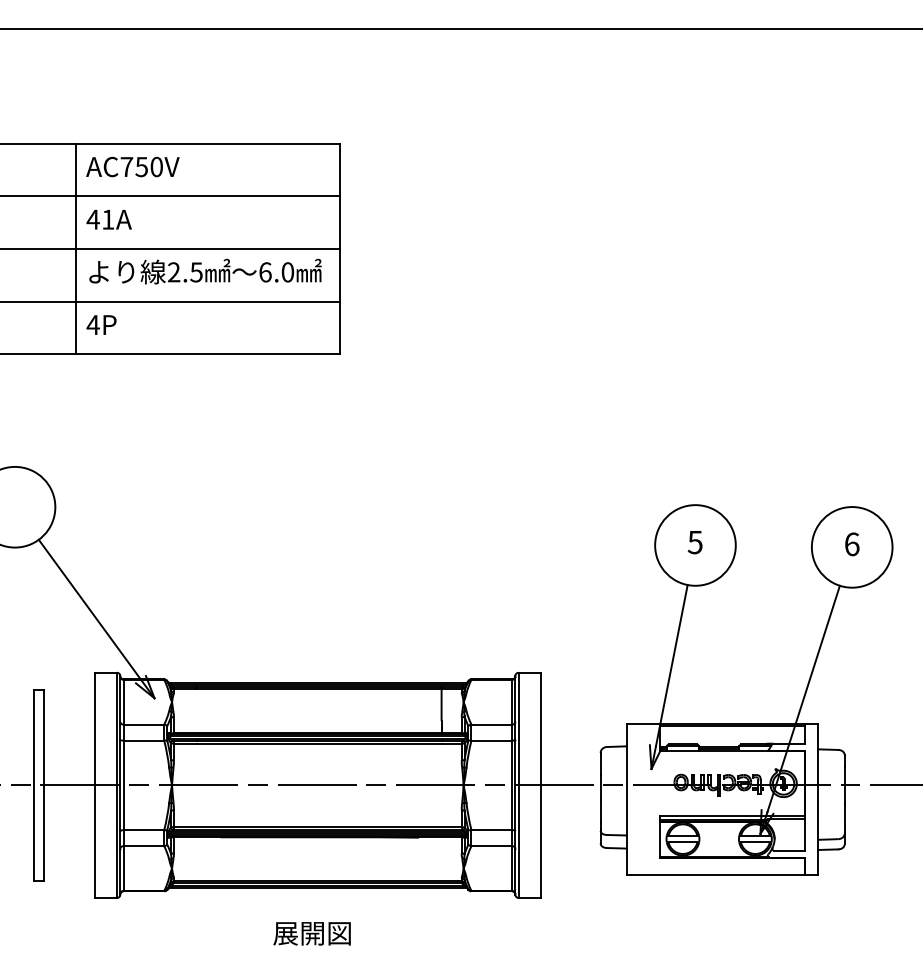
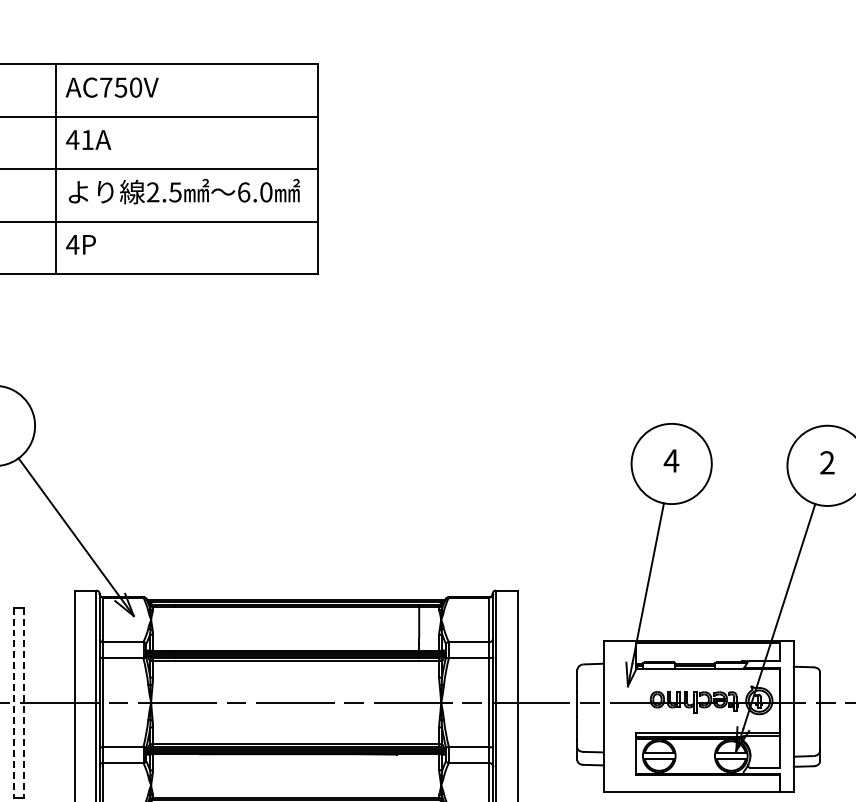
text: (695, 542) -> (671, 461), 5 -> 4
text: (851, 544) -> (826, 463), 6 -> 2
line: (34, 785) -> (14, 702), solid -> dashed
line: (43, 785) -> (23, 702), solid -> dashed

